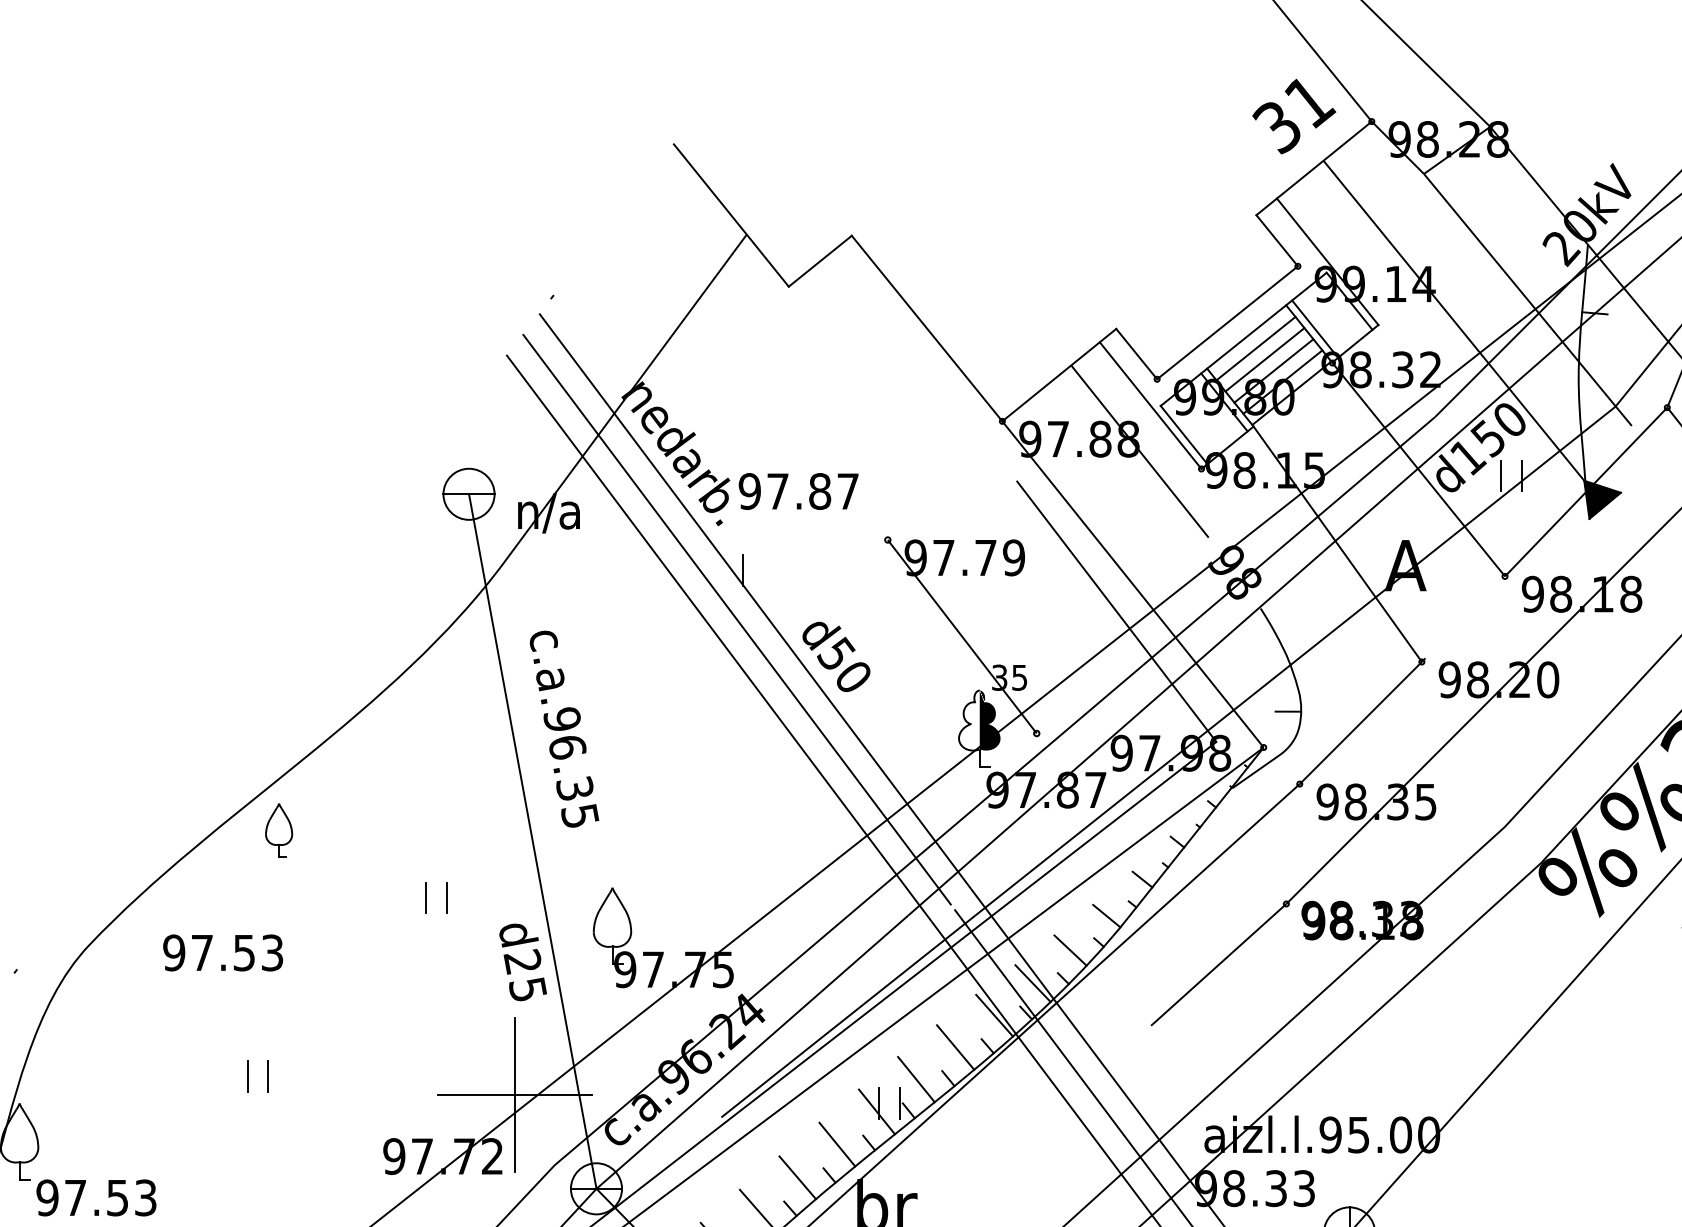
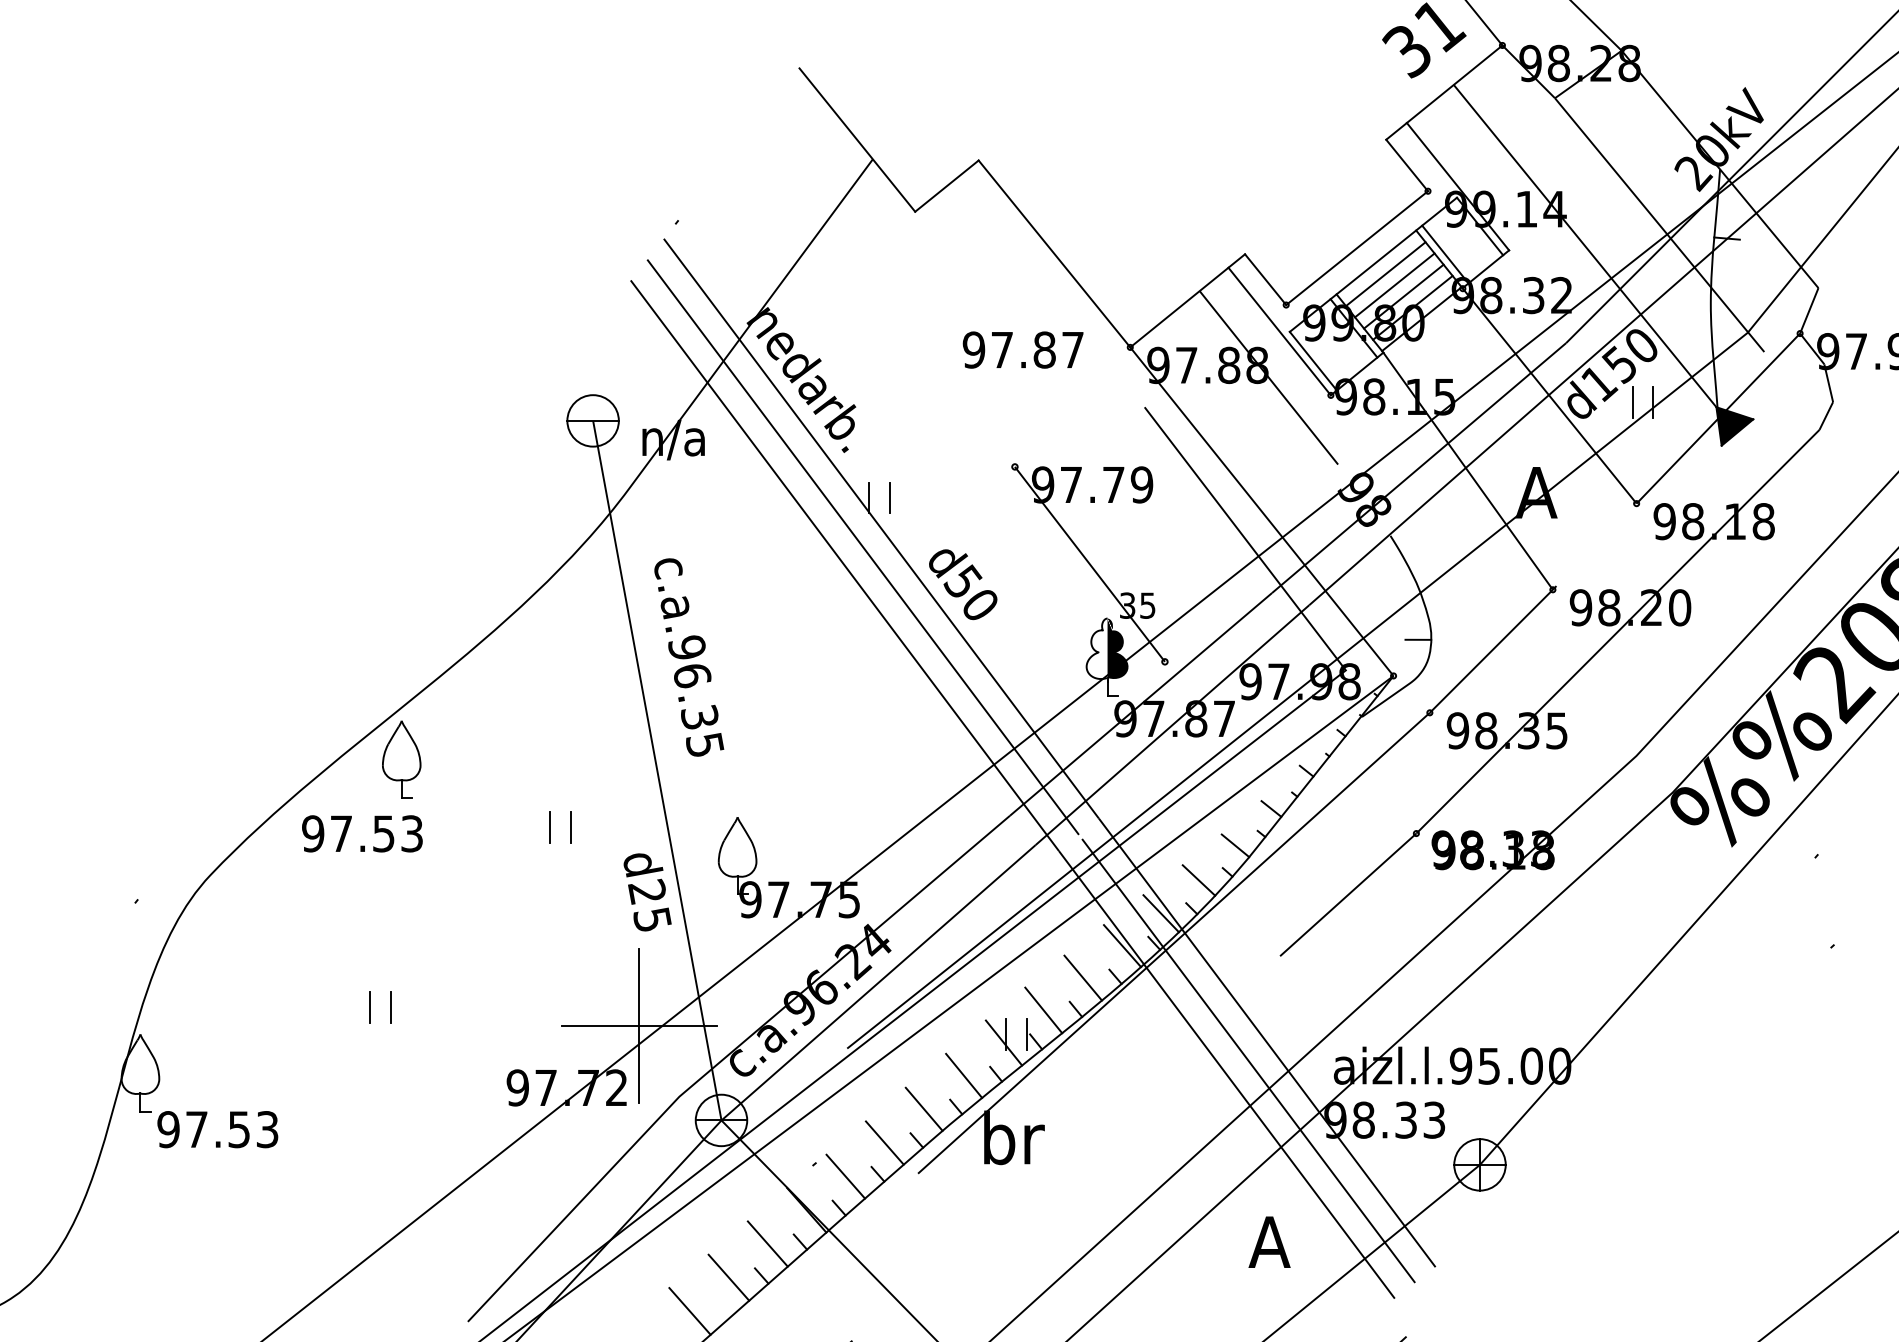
text: (798, 490) -> (1022, 349), moved
line: (763, 570) -> (889, 497), added
part: (278, 830) -> (401, 759), size x1.43
text: (223, 952) -> (362, 833), moved

